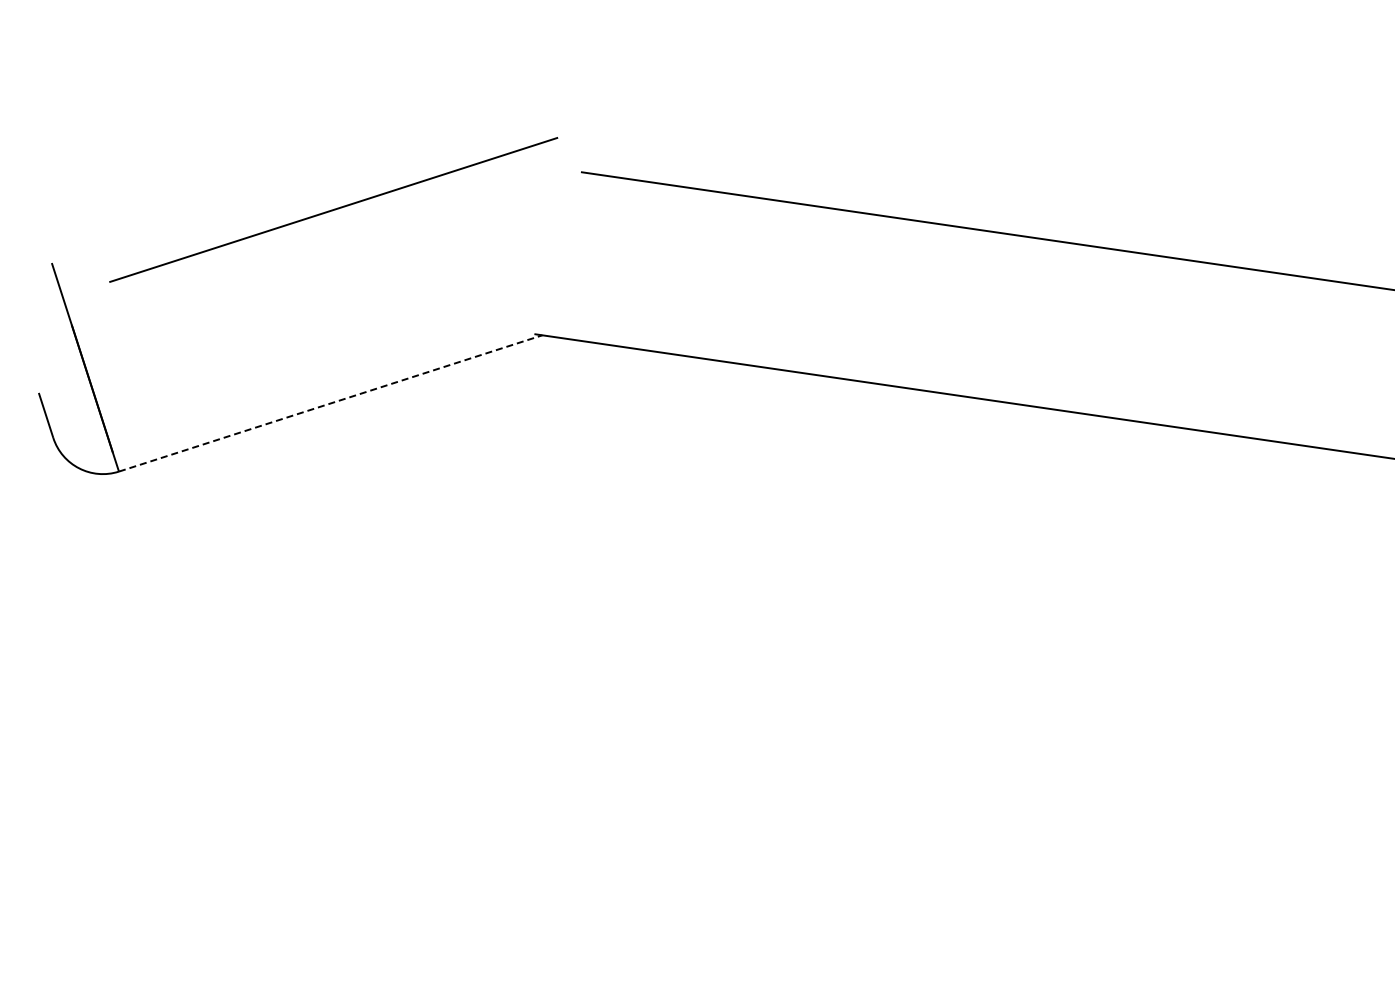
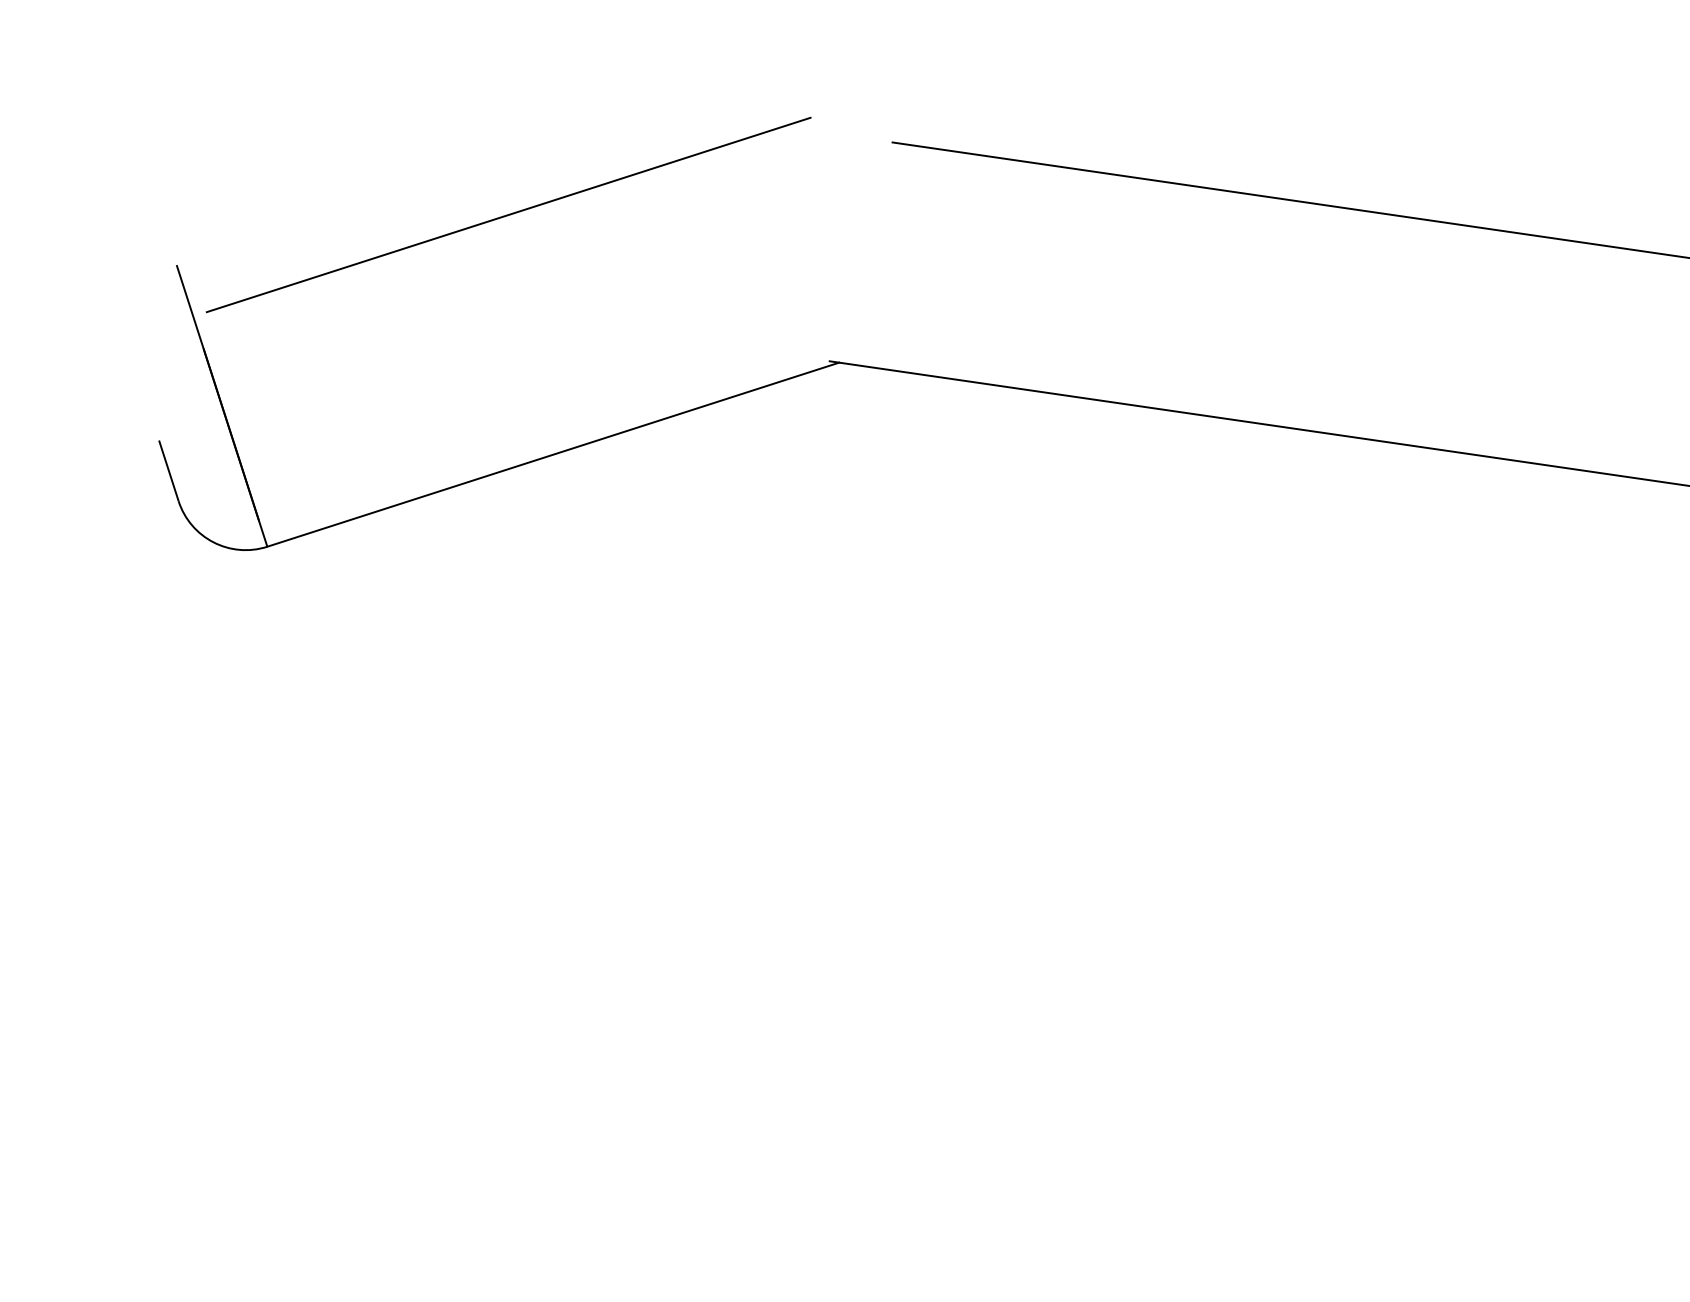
line: (333, 209) -> (508, 214), moved
line: (331, 403) -> (554, 454), dashed -> solid

